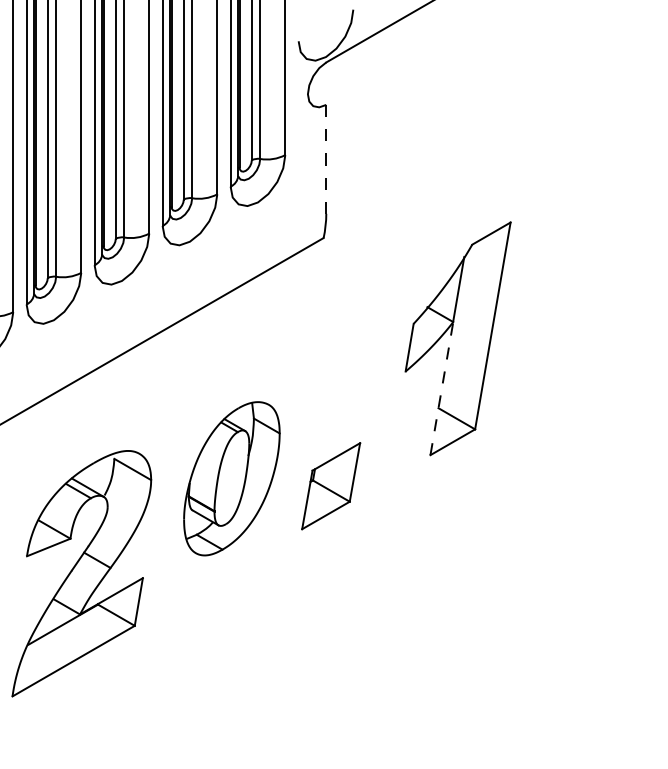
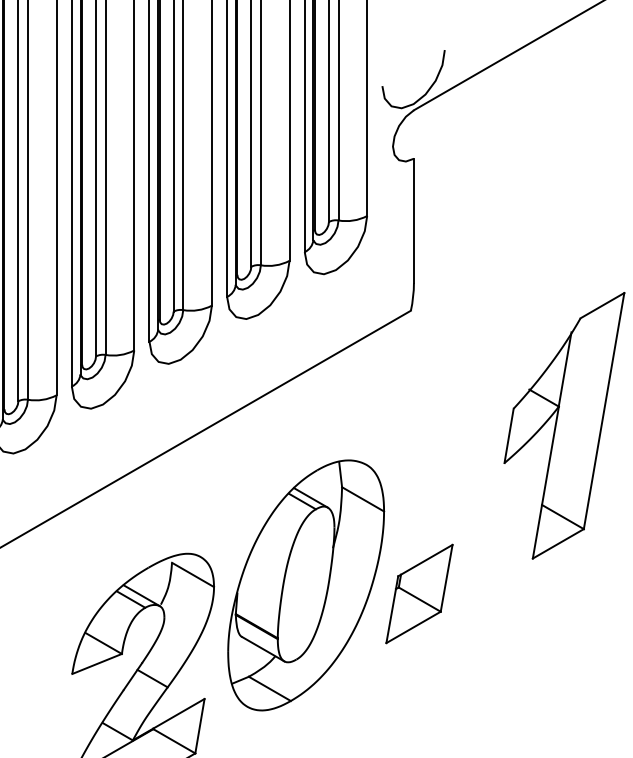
line: (326, 159) -> (414, 221), dashed -> solid
line: (441, 388) -> (545, 482), dashed -> solid
part: (231, 478) -> (305, 585), size x1.43

